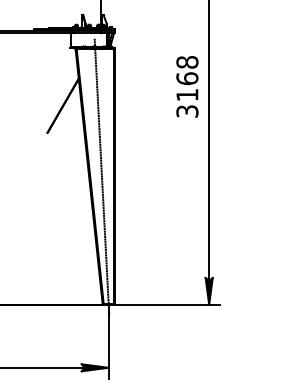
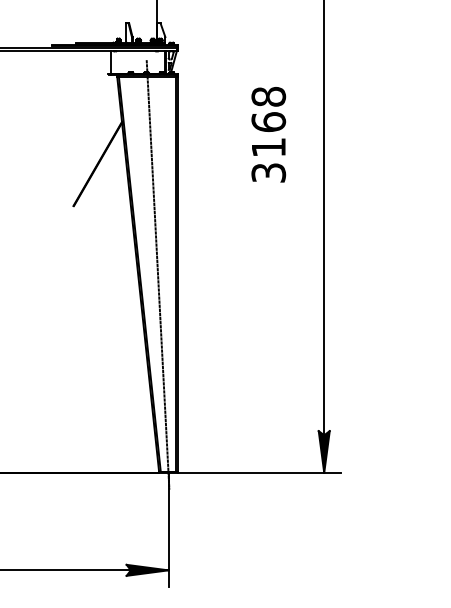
text: (187, 86) -> (268, 134), moved

